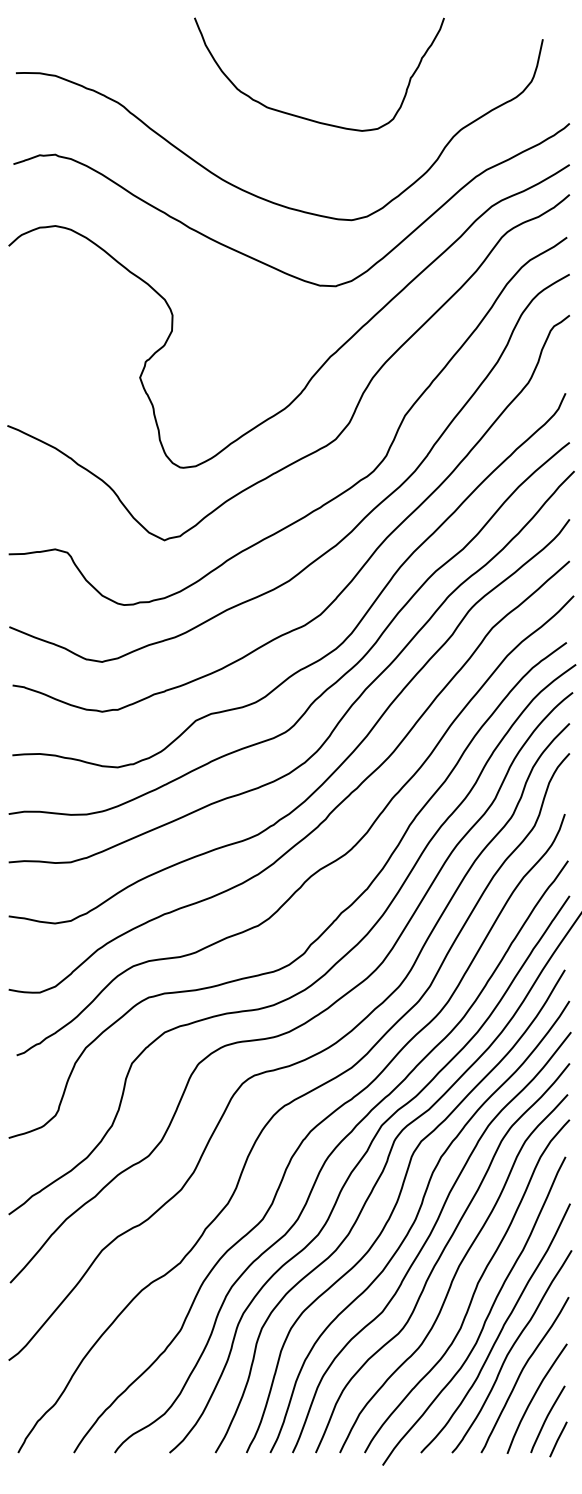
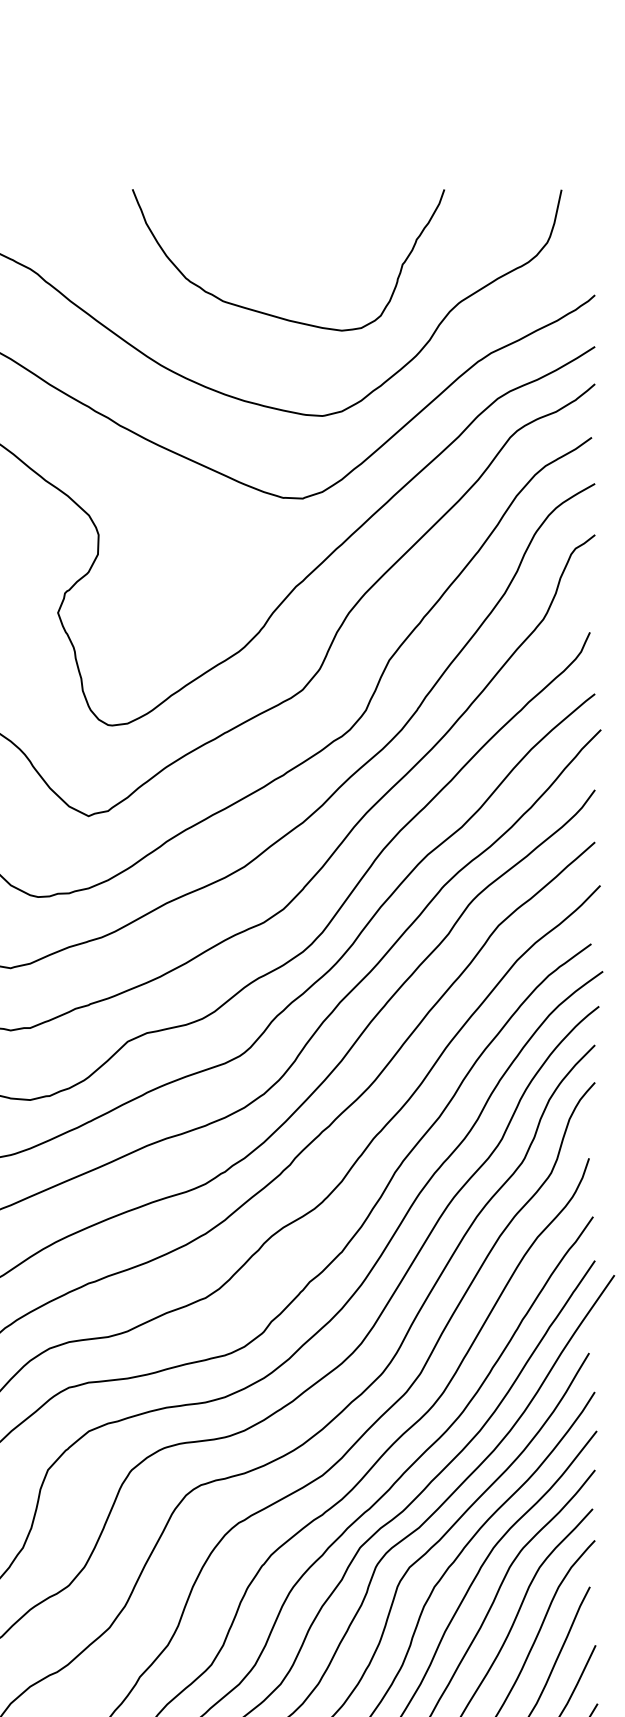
curve: (305, 117) -> (271, 313), moved

